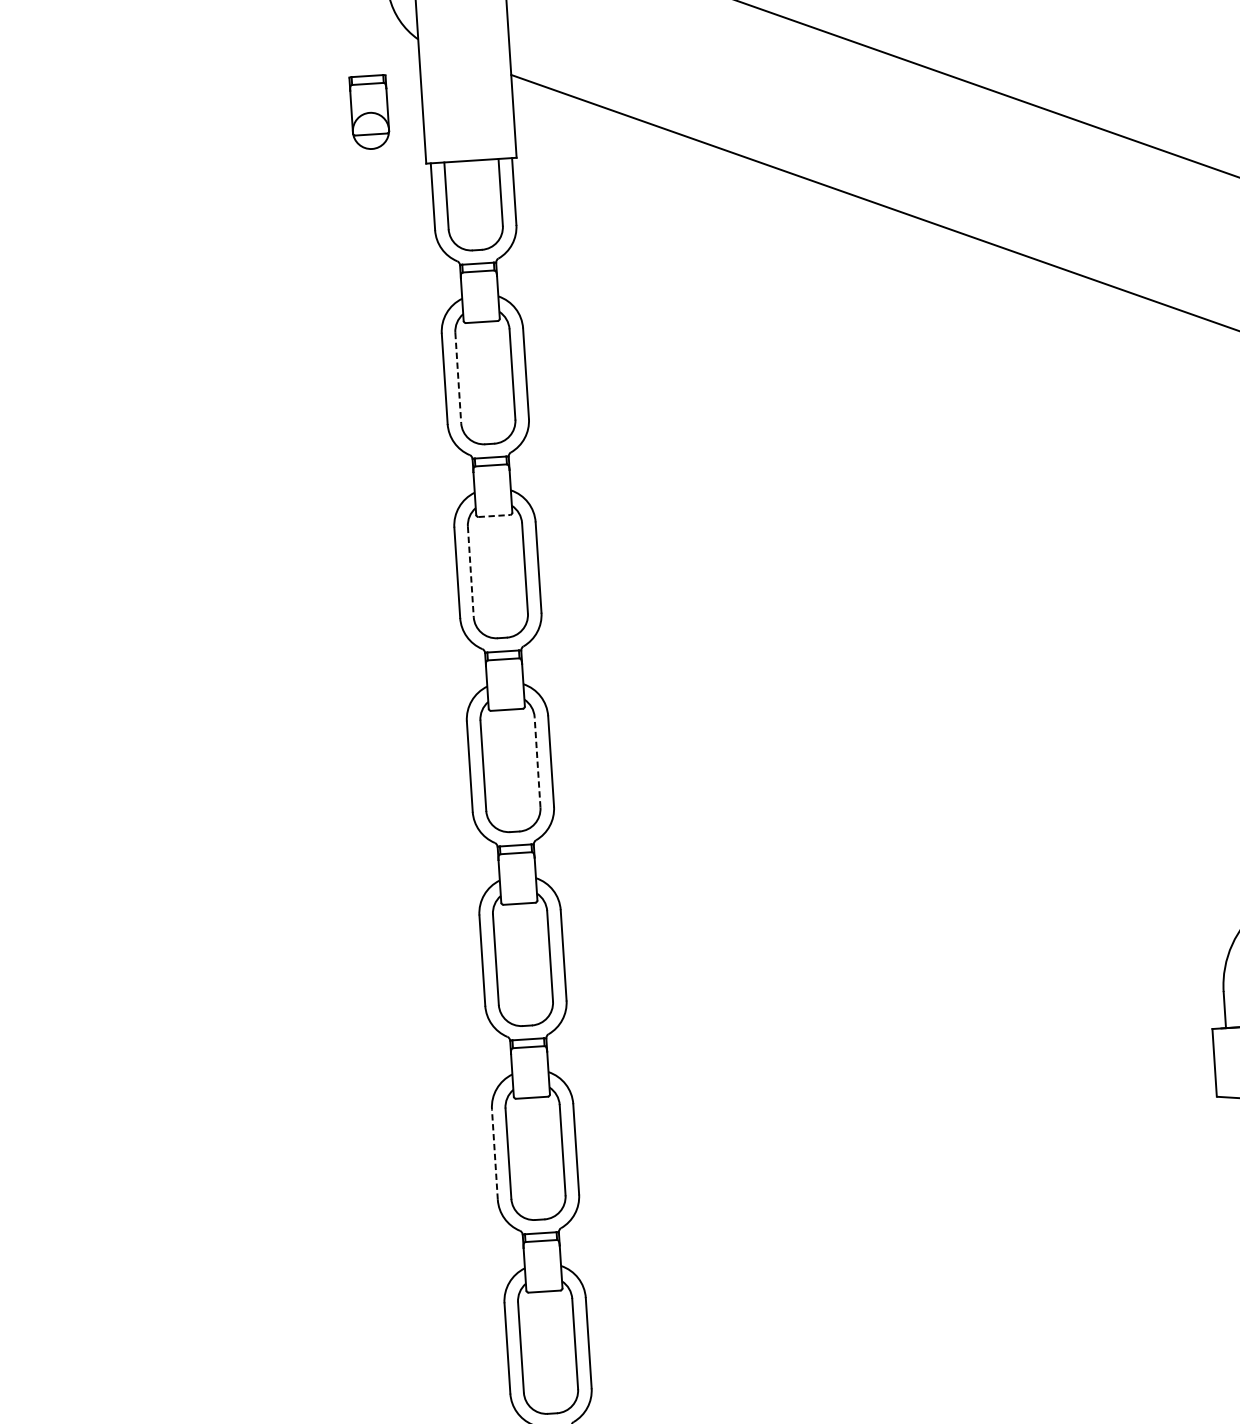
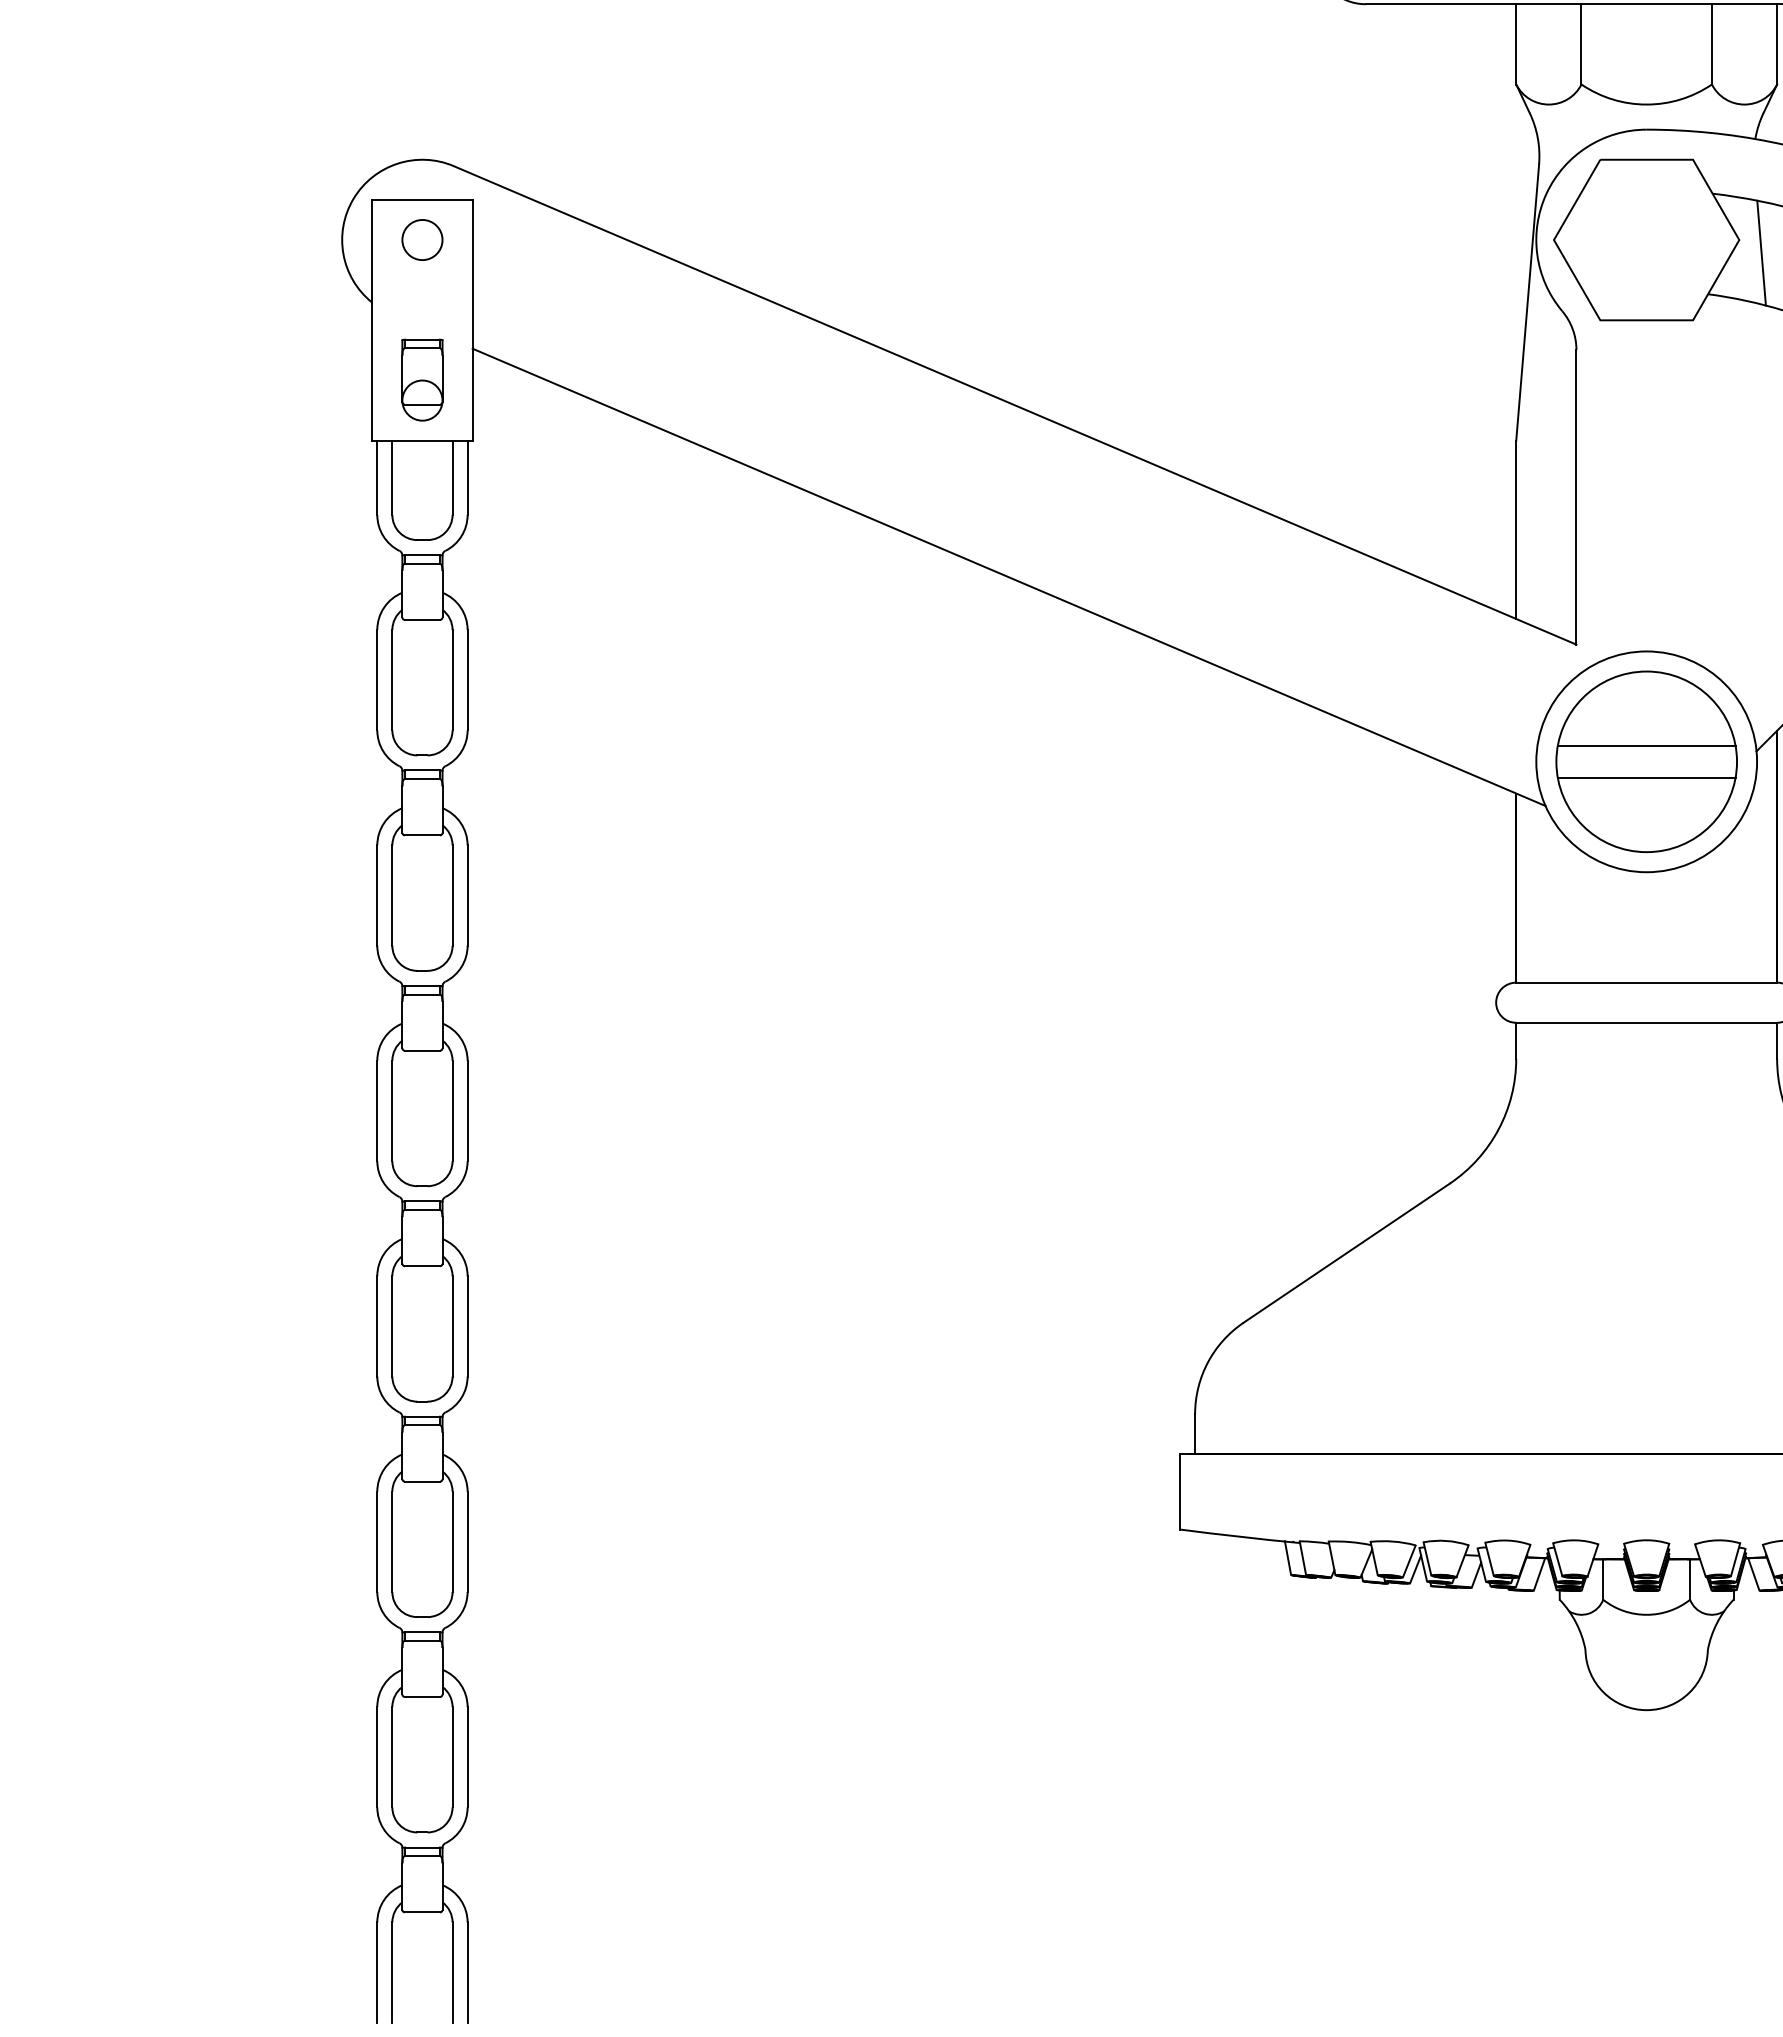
part: (369, 111) -> (422, 379), moved
line: (458, 378) -> (392, 680), dashed -> solid
line: (494, 516) -> (422, 835), dashed -> solid
line: (471, 572) -> (392, 896), dashed -> solid
line: (537, 761) -> (452, 1110), dashed -> solid
line: (495, 1154) -> (377, 1541), dashed -> solid

